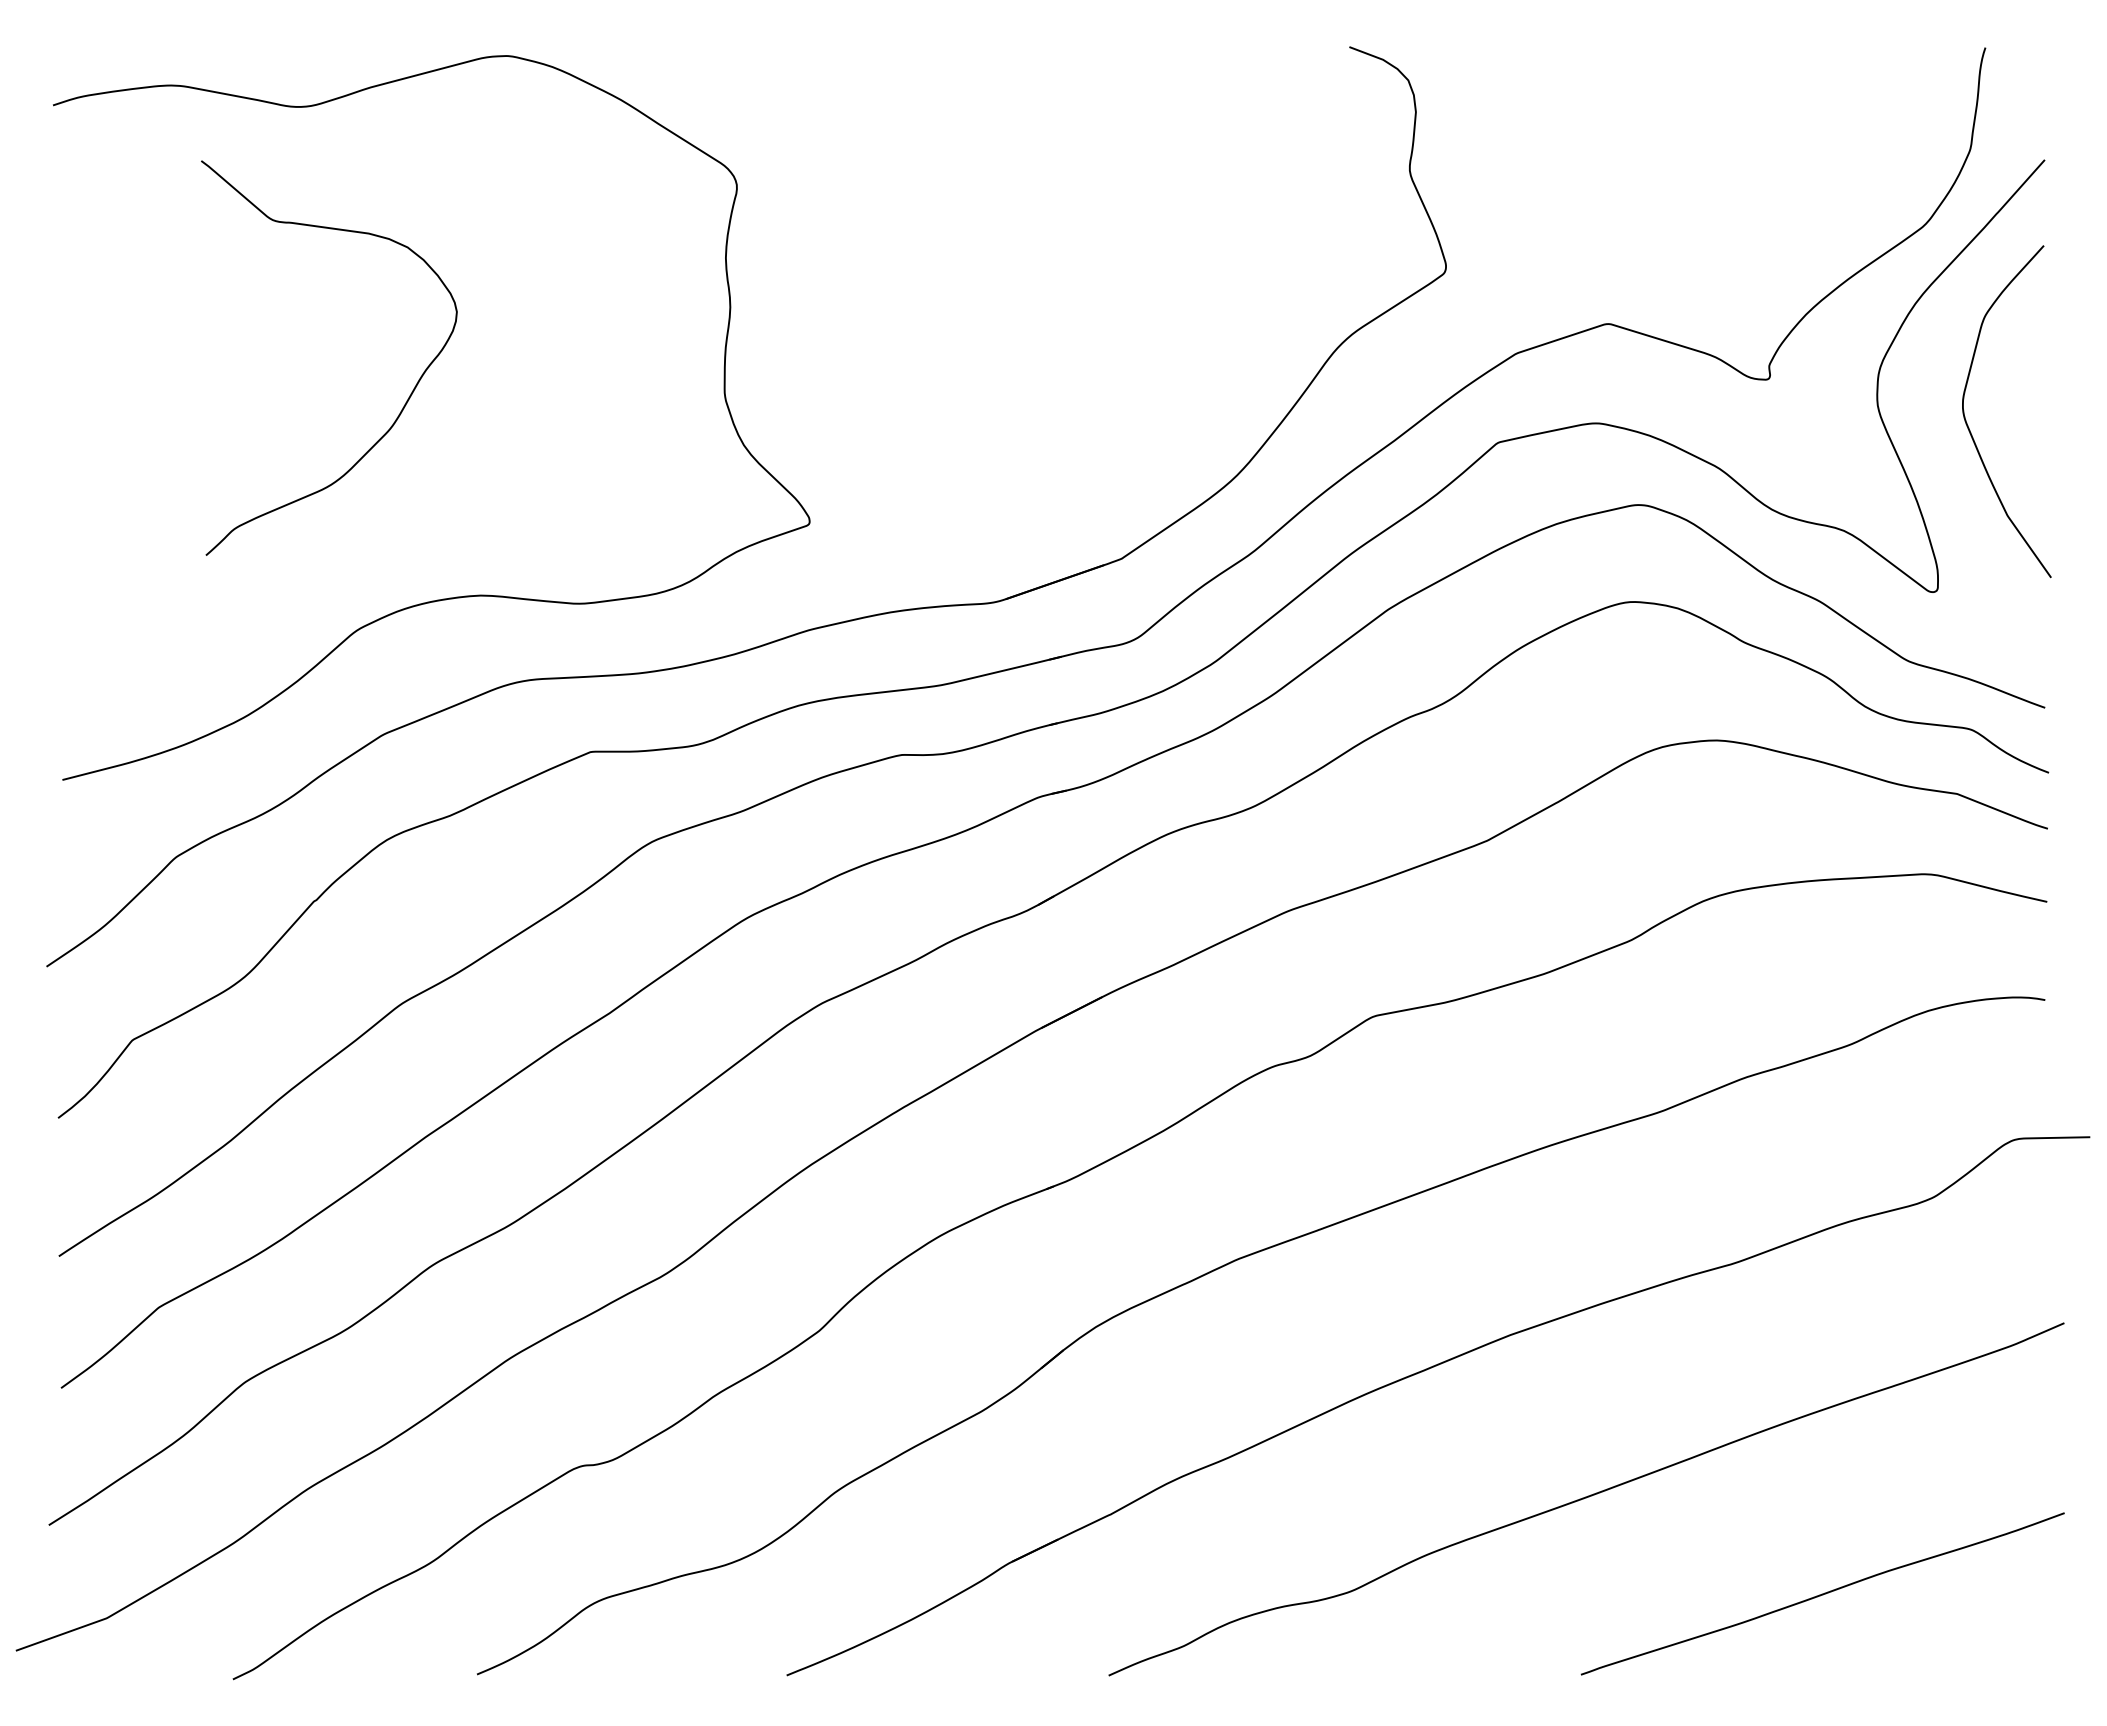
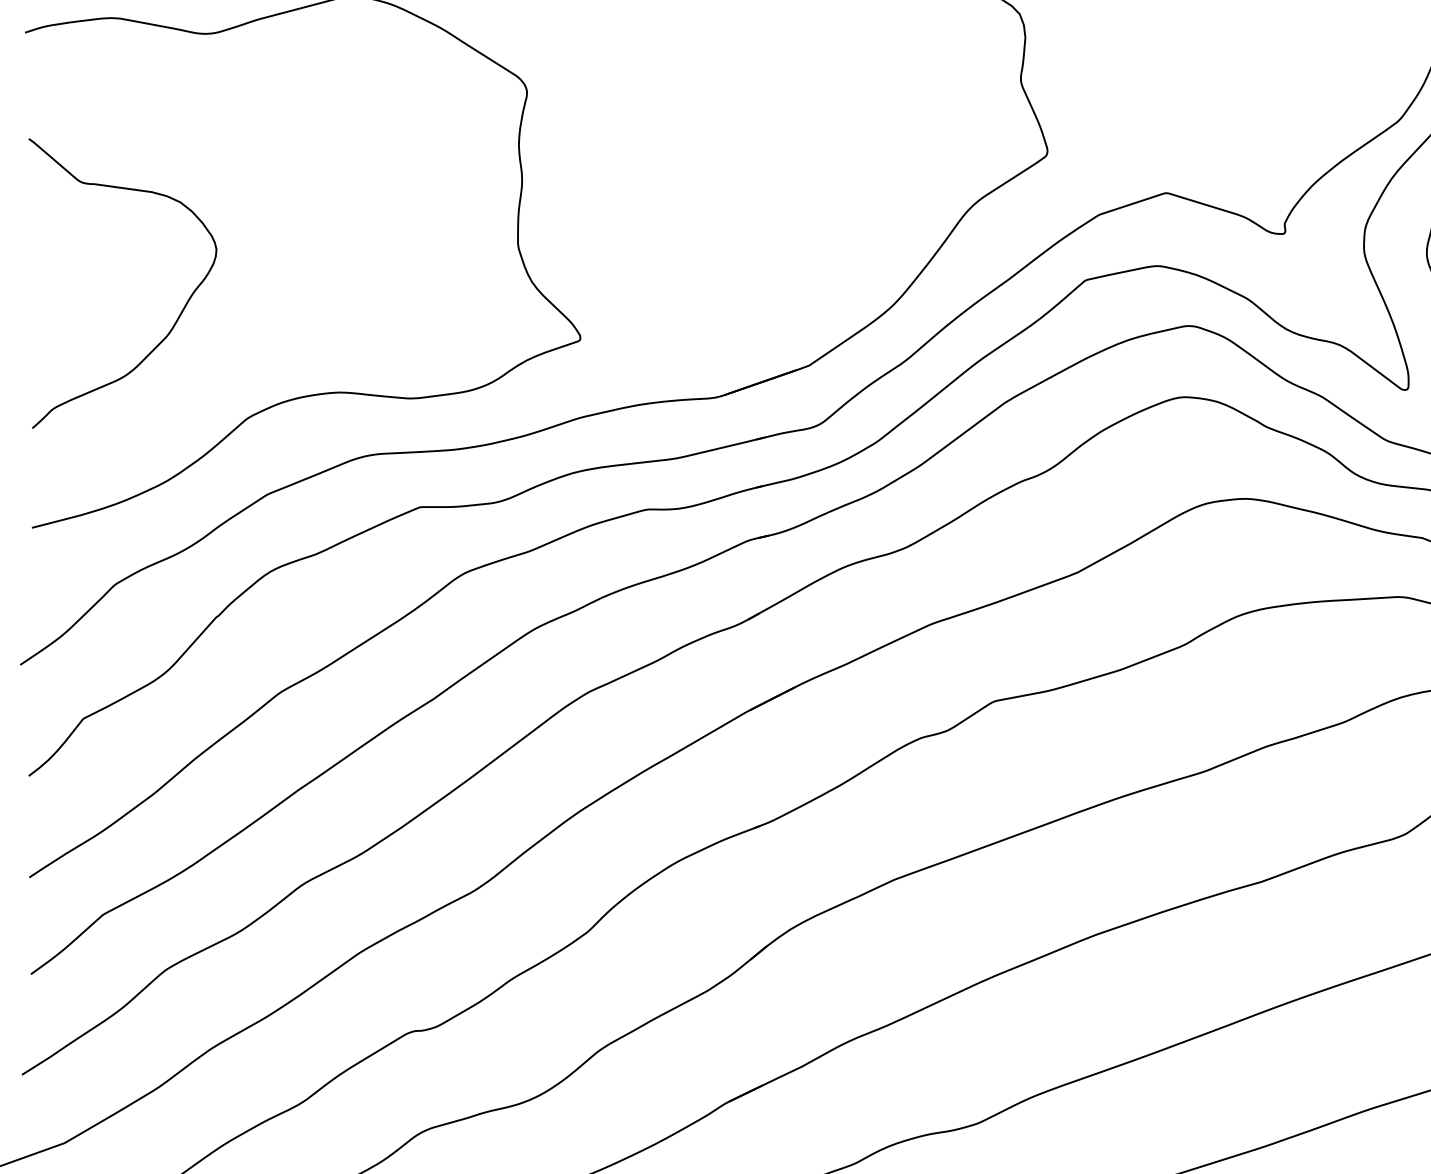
curve: (406, 400) -> (179, 314), moved

